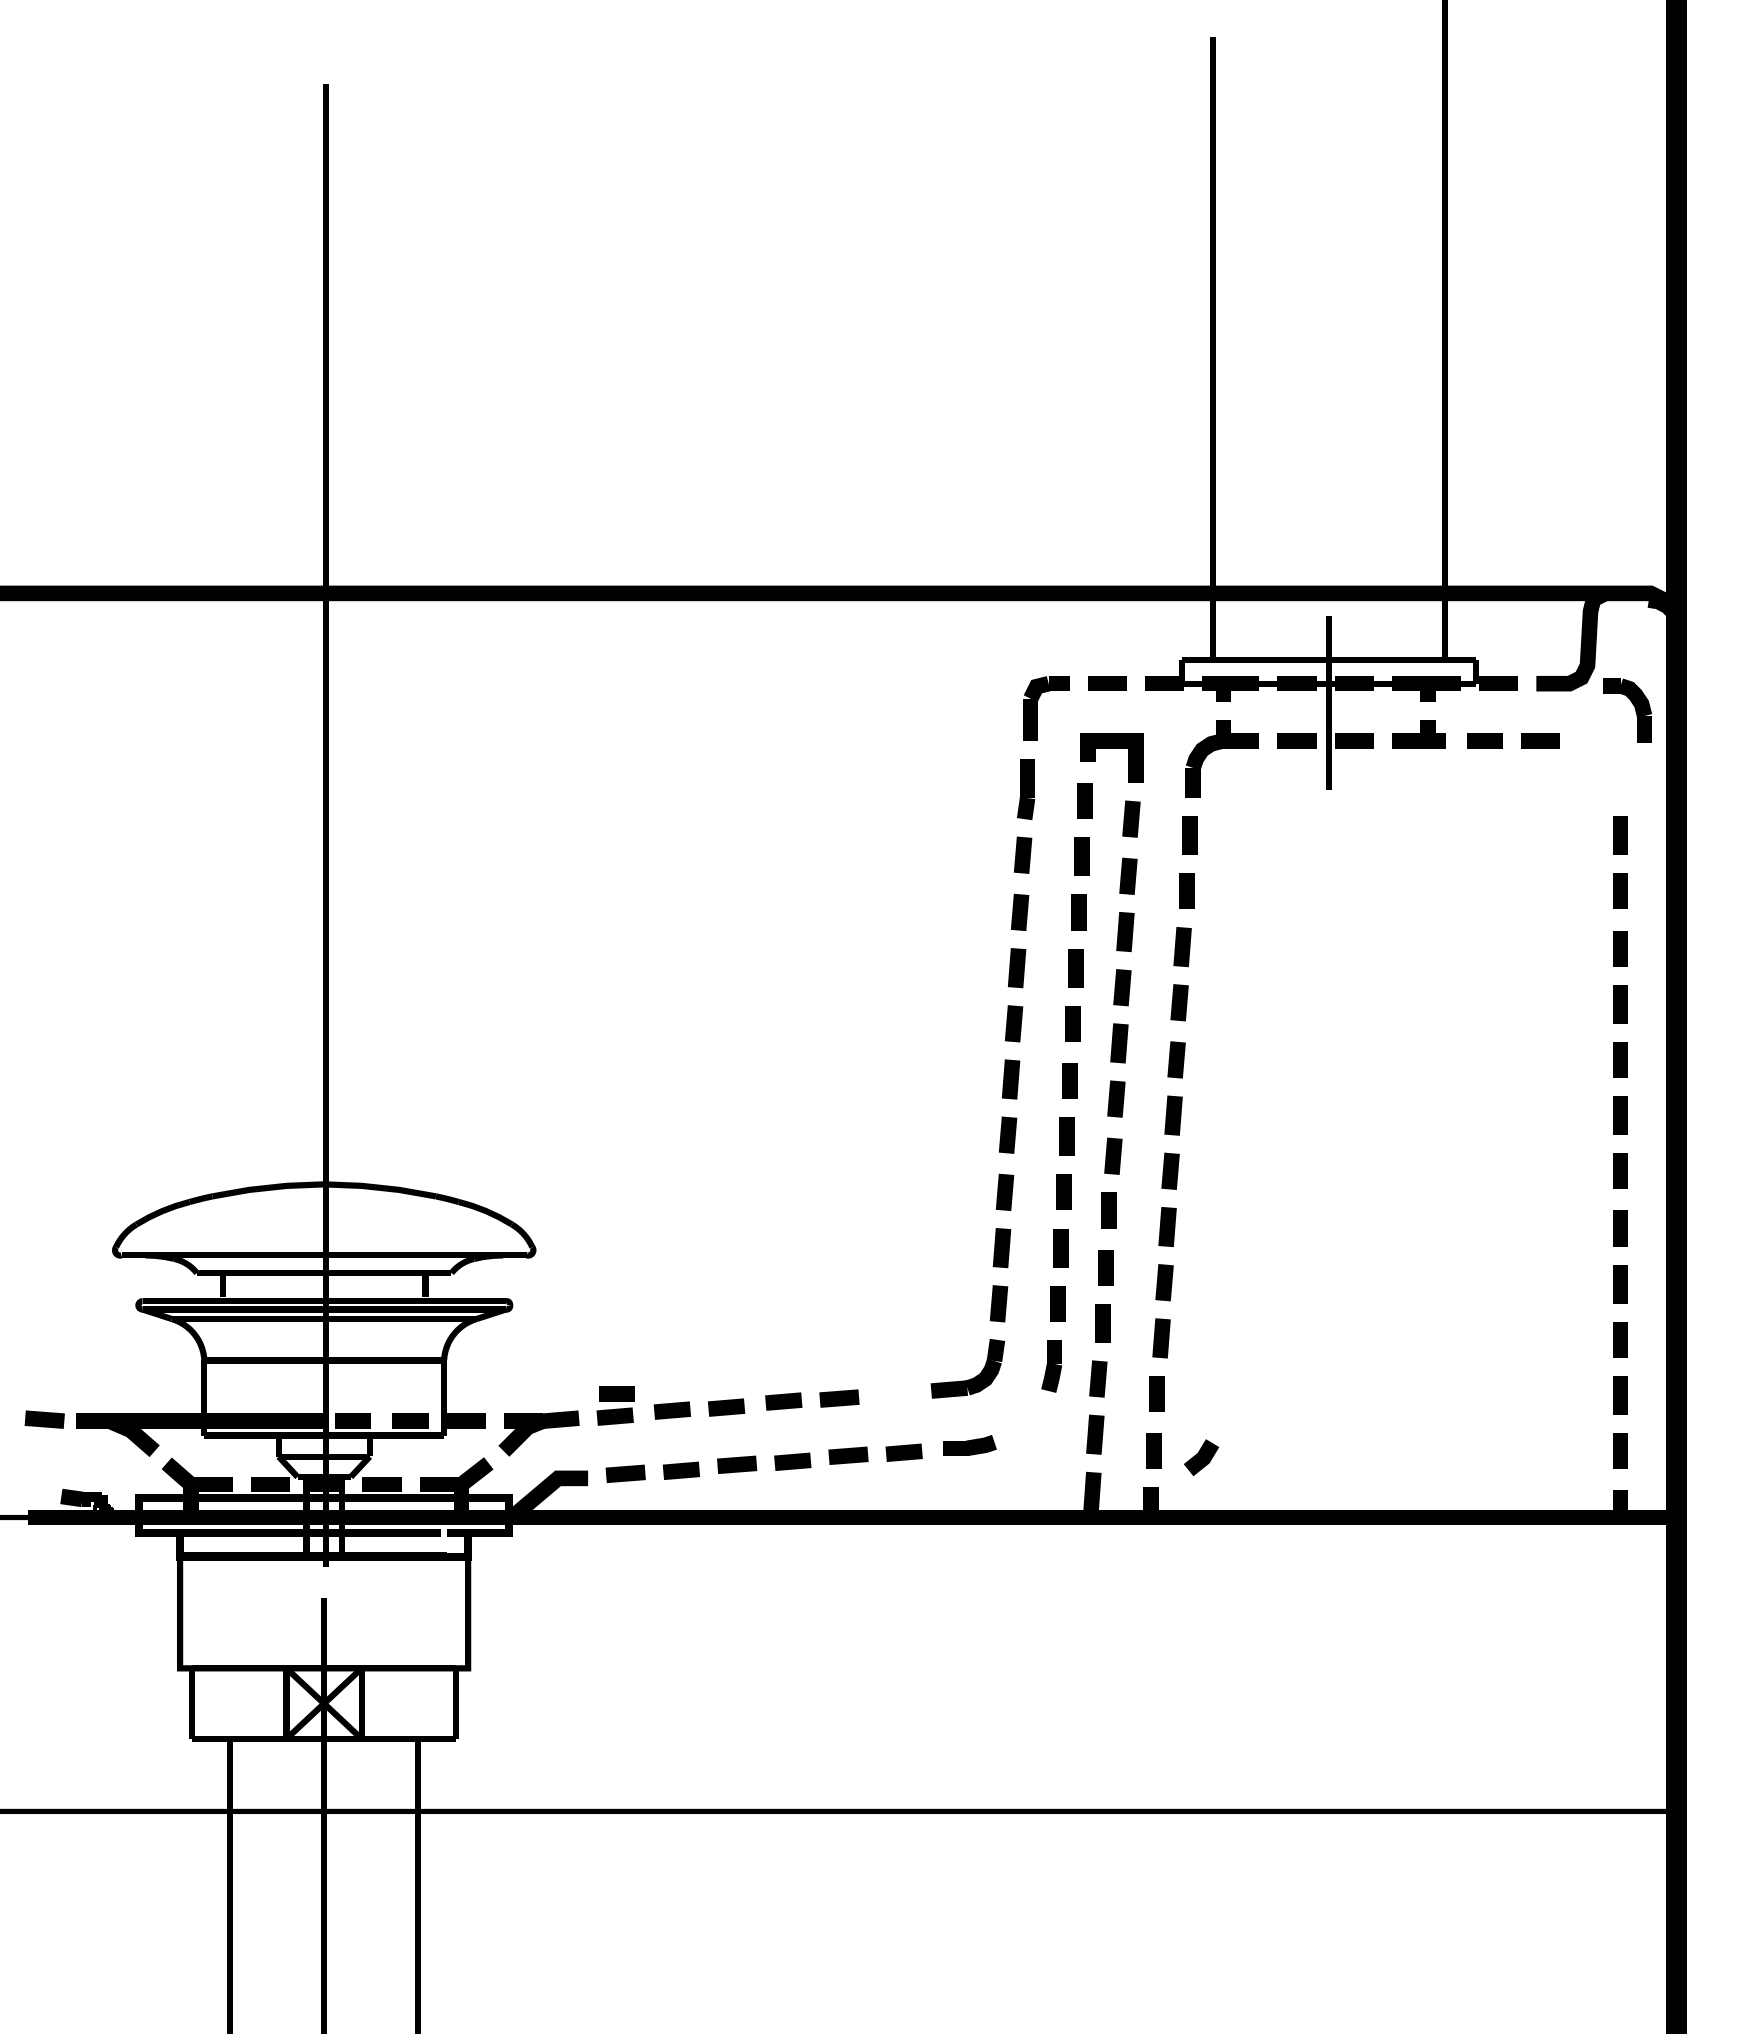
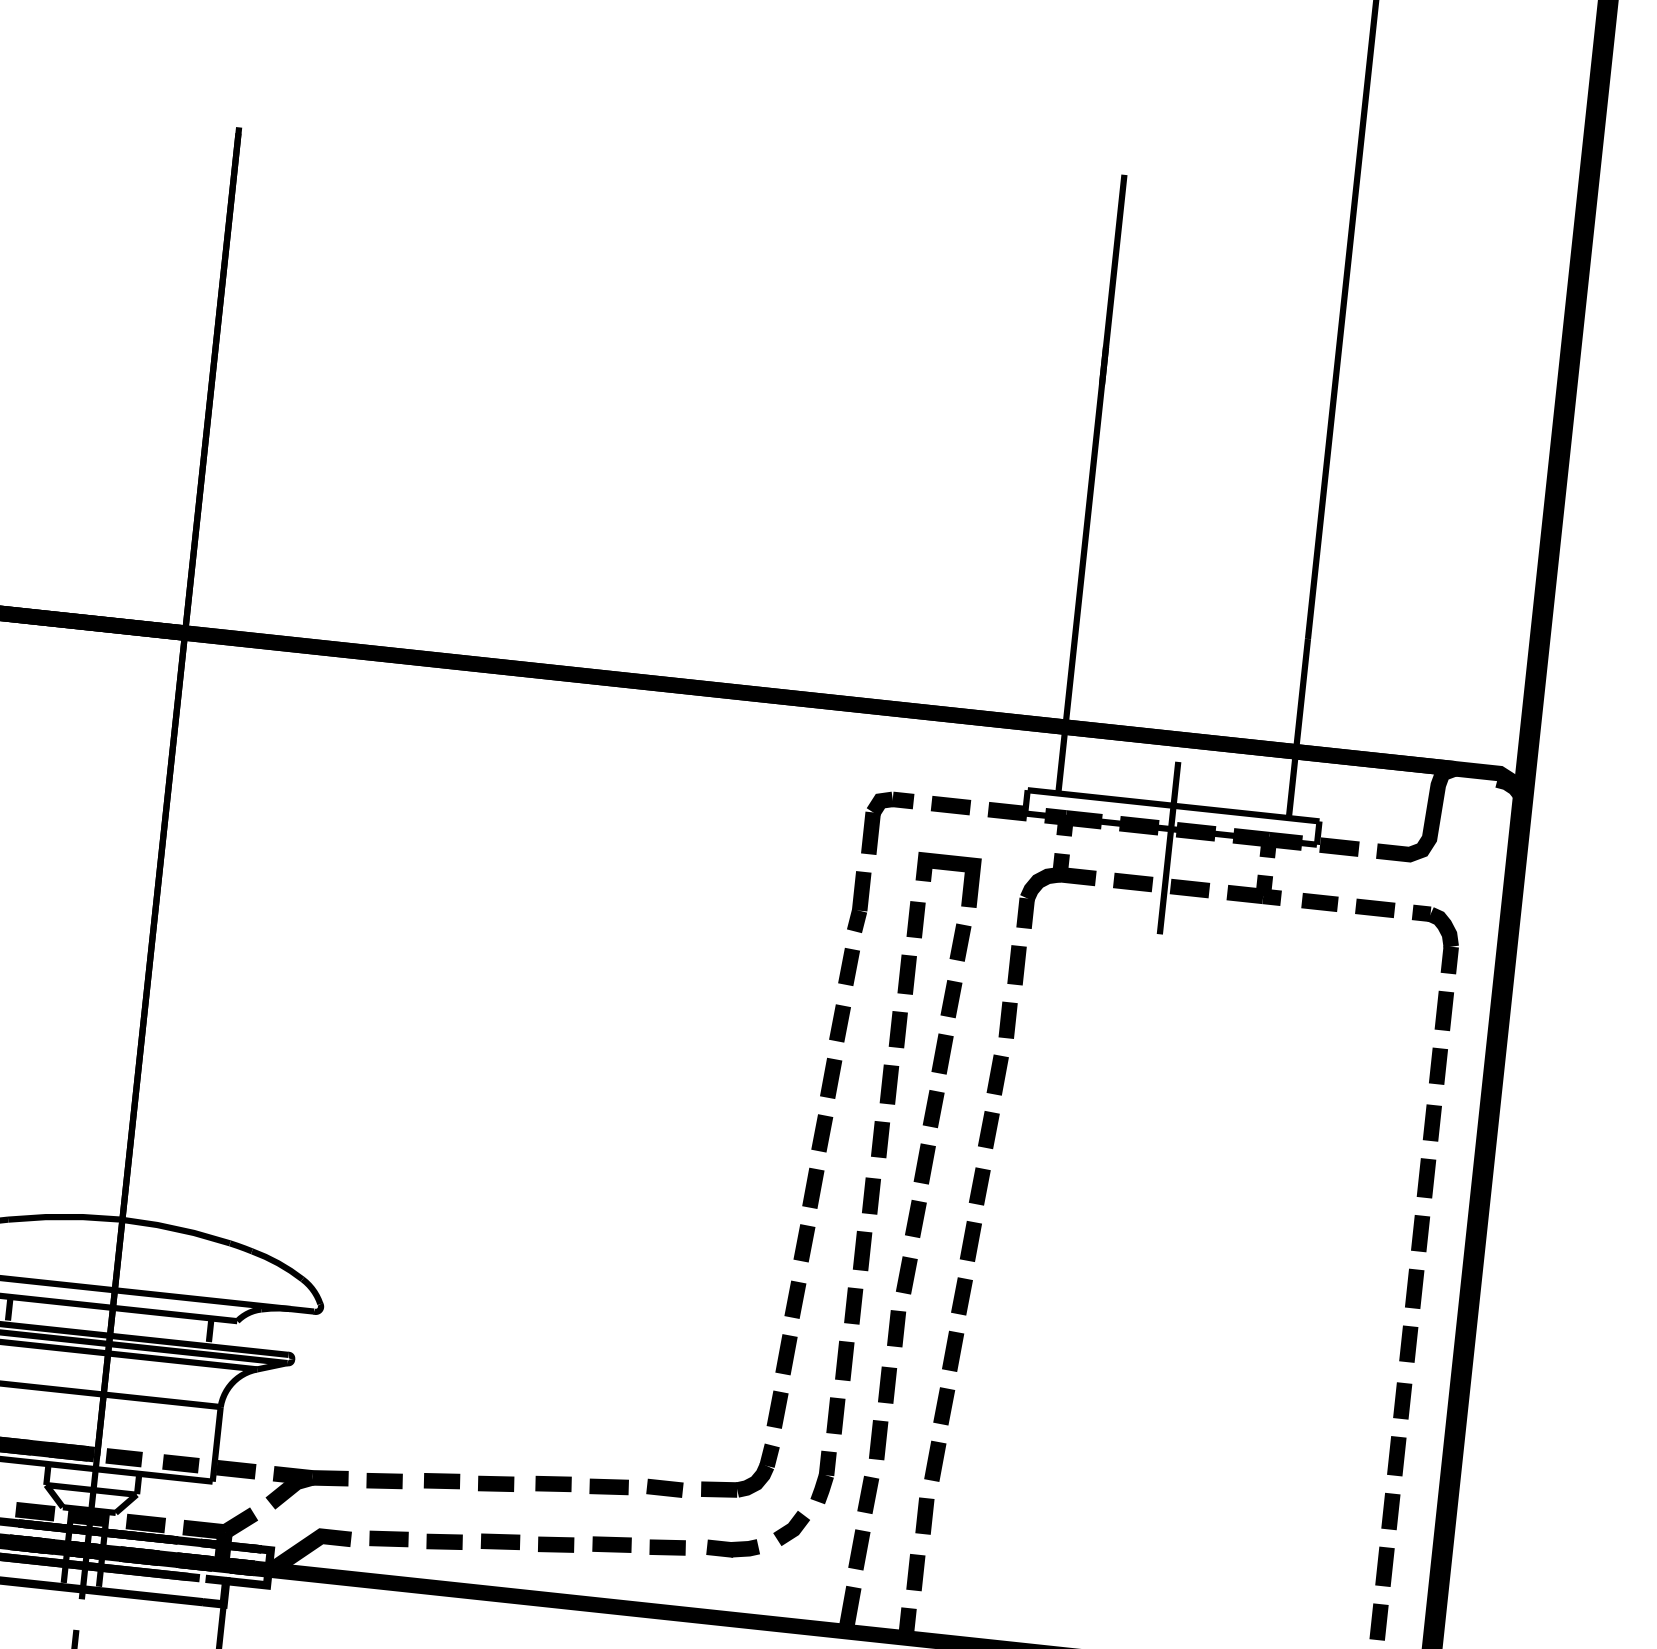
part: (1634, 708) -> (1441, 938), moved
line: (616, 1393) -> (664, 1487), moved
line: (1201, 1457) -> (791, 1528), moved

